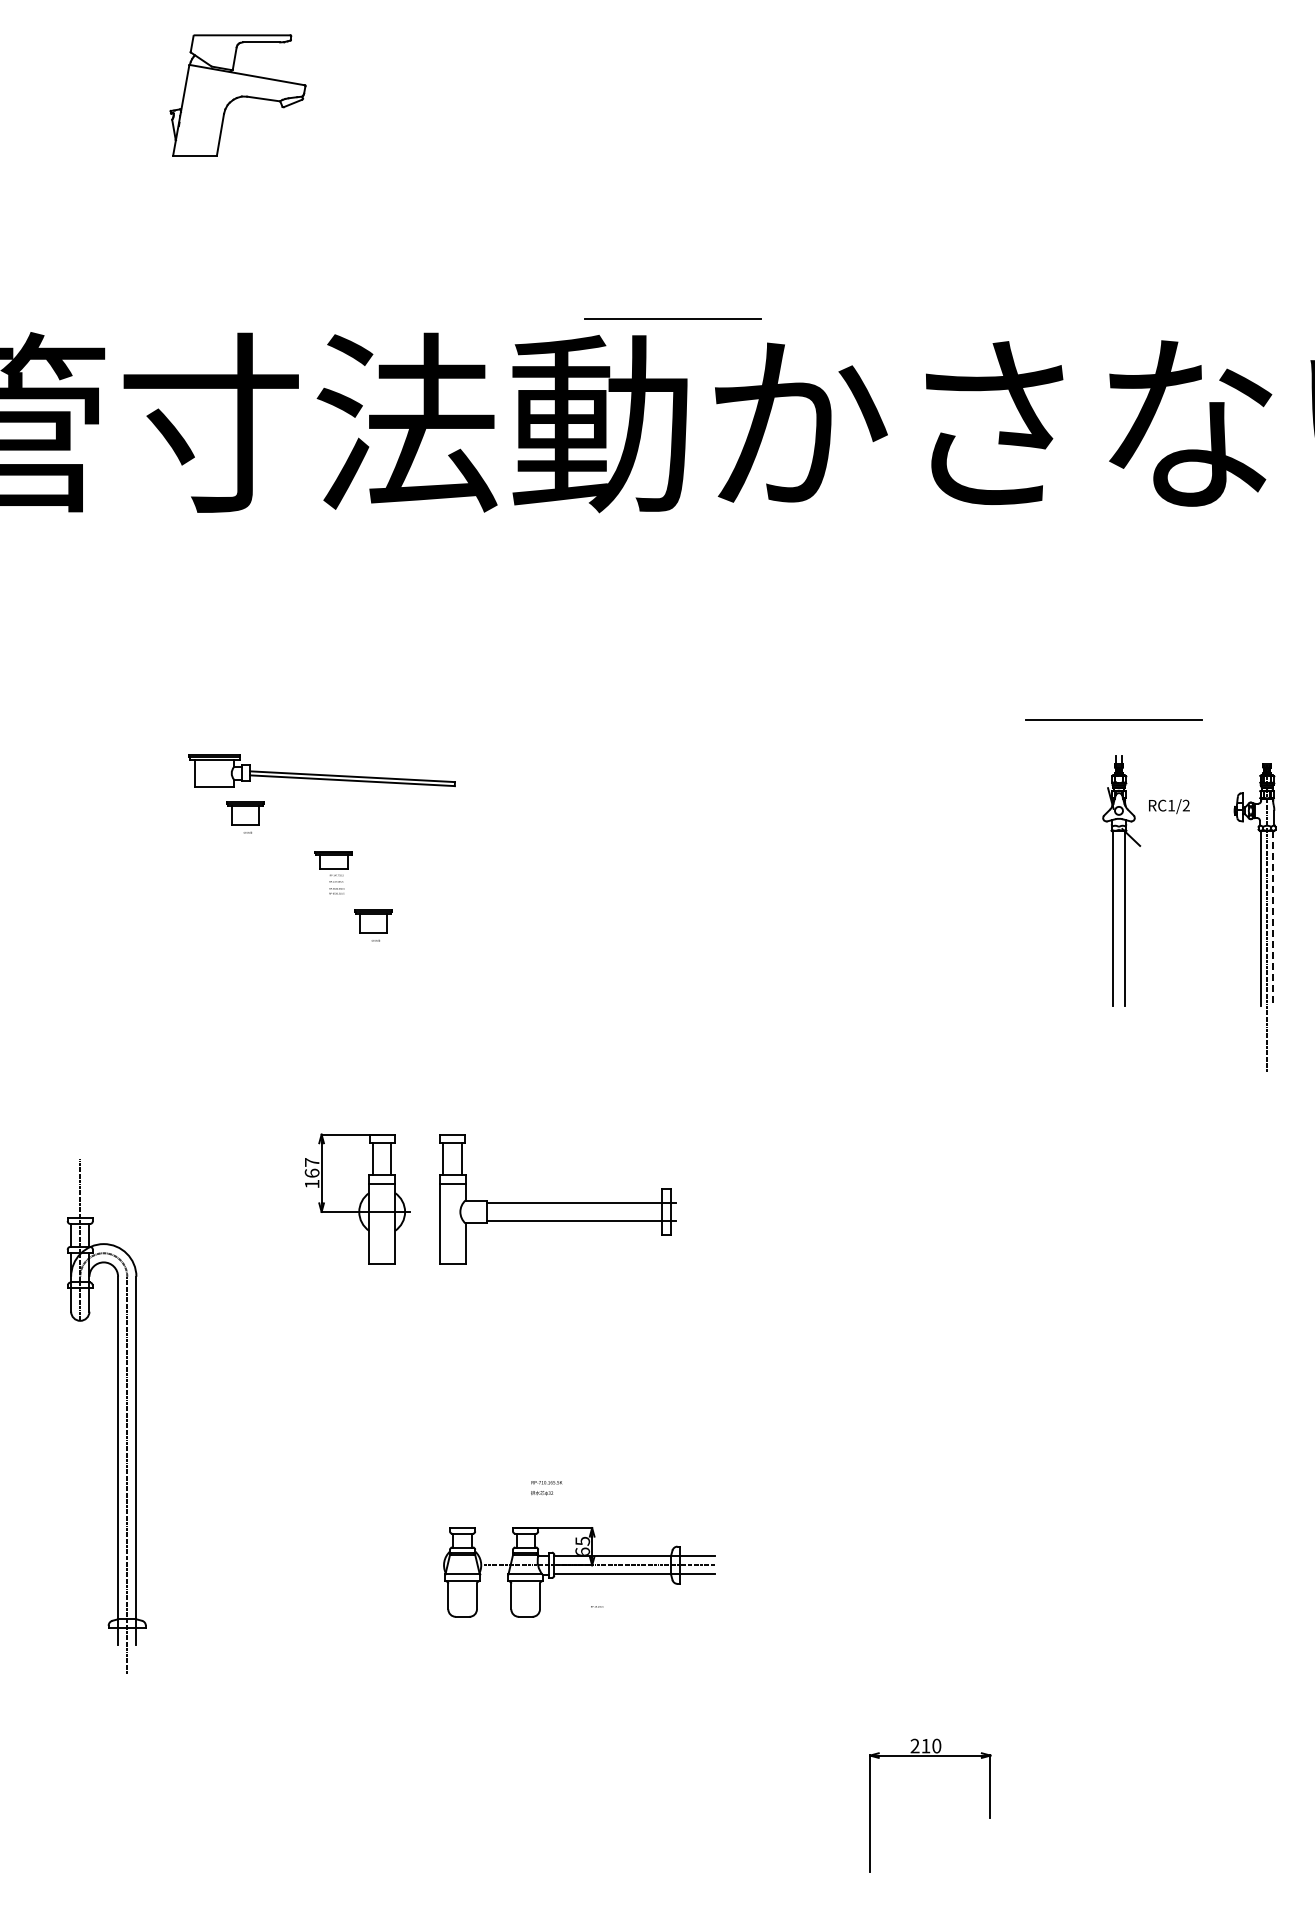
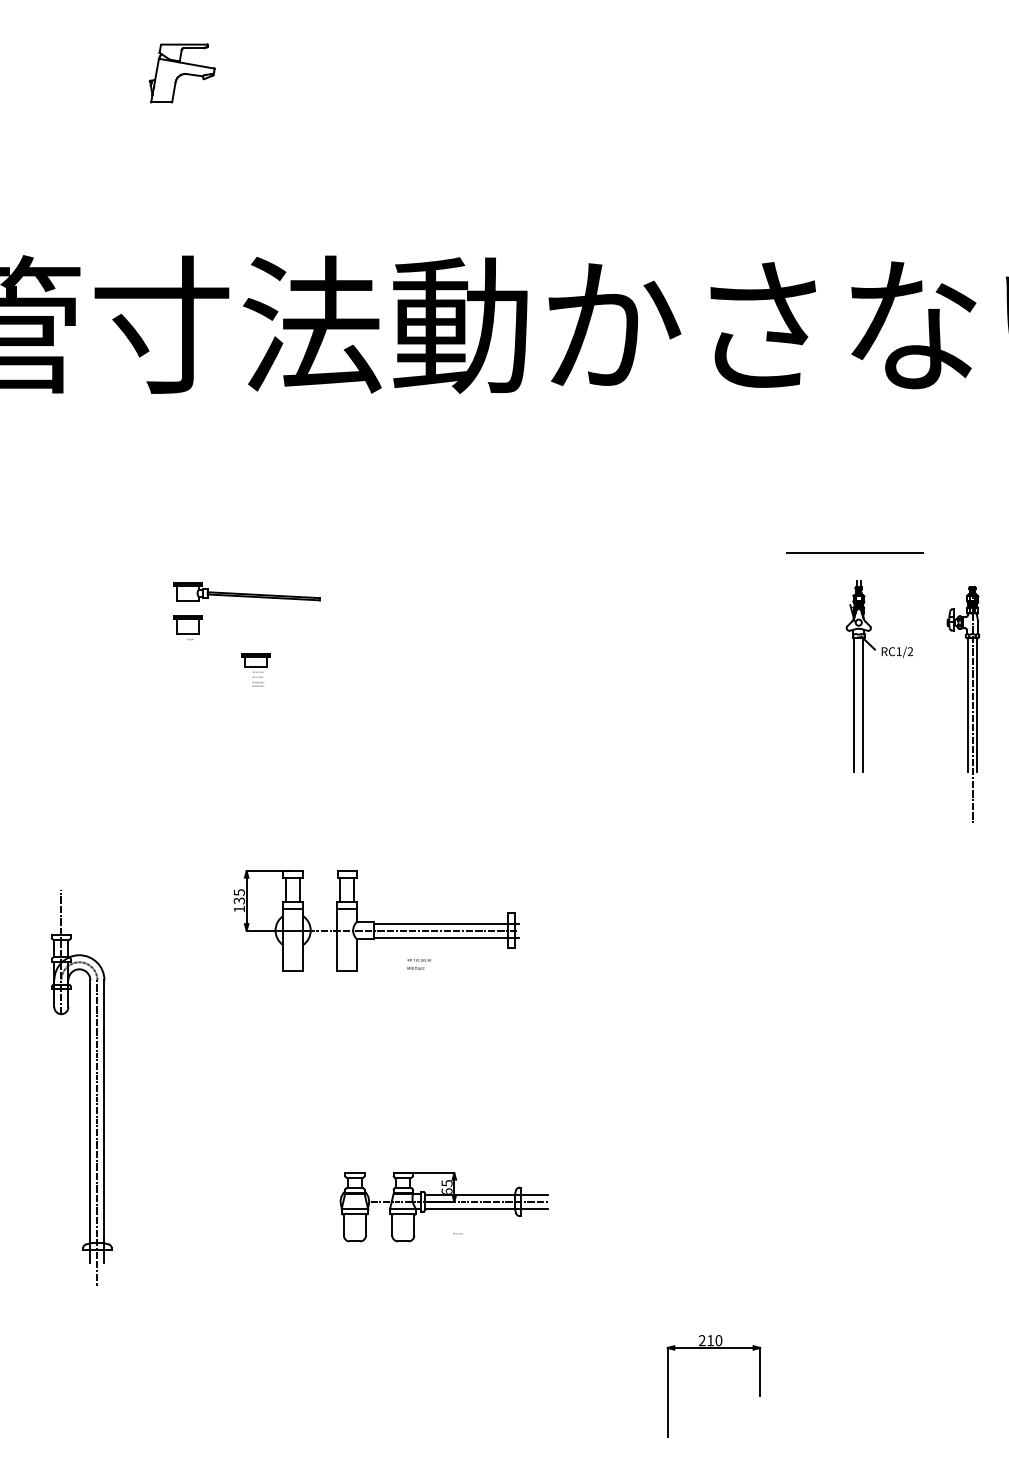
part: (237, 95) -> (182, 73), size x0.62
line: (672, 318) -> (516, 244), removed
part: (322, 770) -> (247, 591), size x0.71
text: (1169, 806) -> (897, 652), moved
line: (1273, 918) -> (977, 705), dashed -> solid
part: (373, 925) -> (286, 710), removed
text: (311, 1167) -> (238, 896), 167 -> 135
line: (544, 1211) -> (417, 930), added
text: (546, 1488) -> (419, 964), moved

